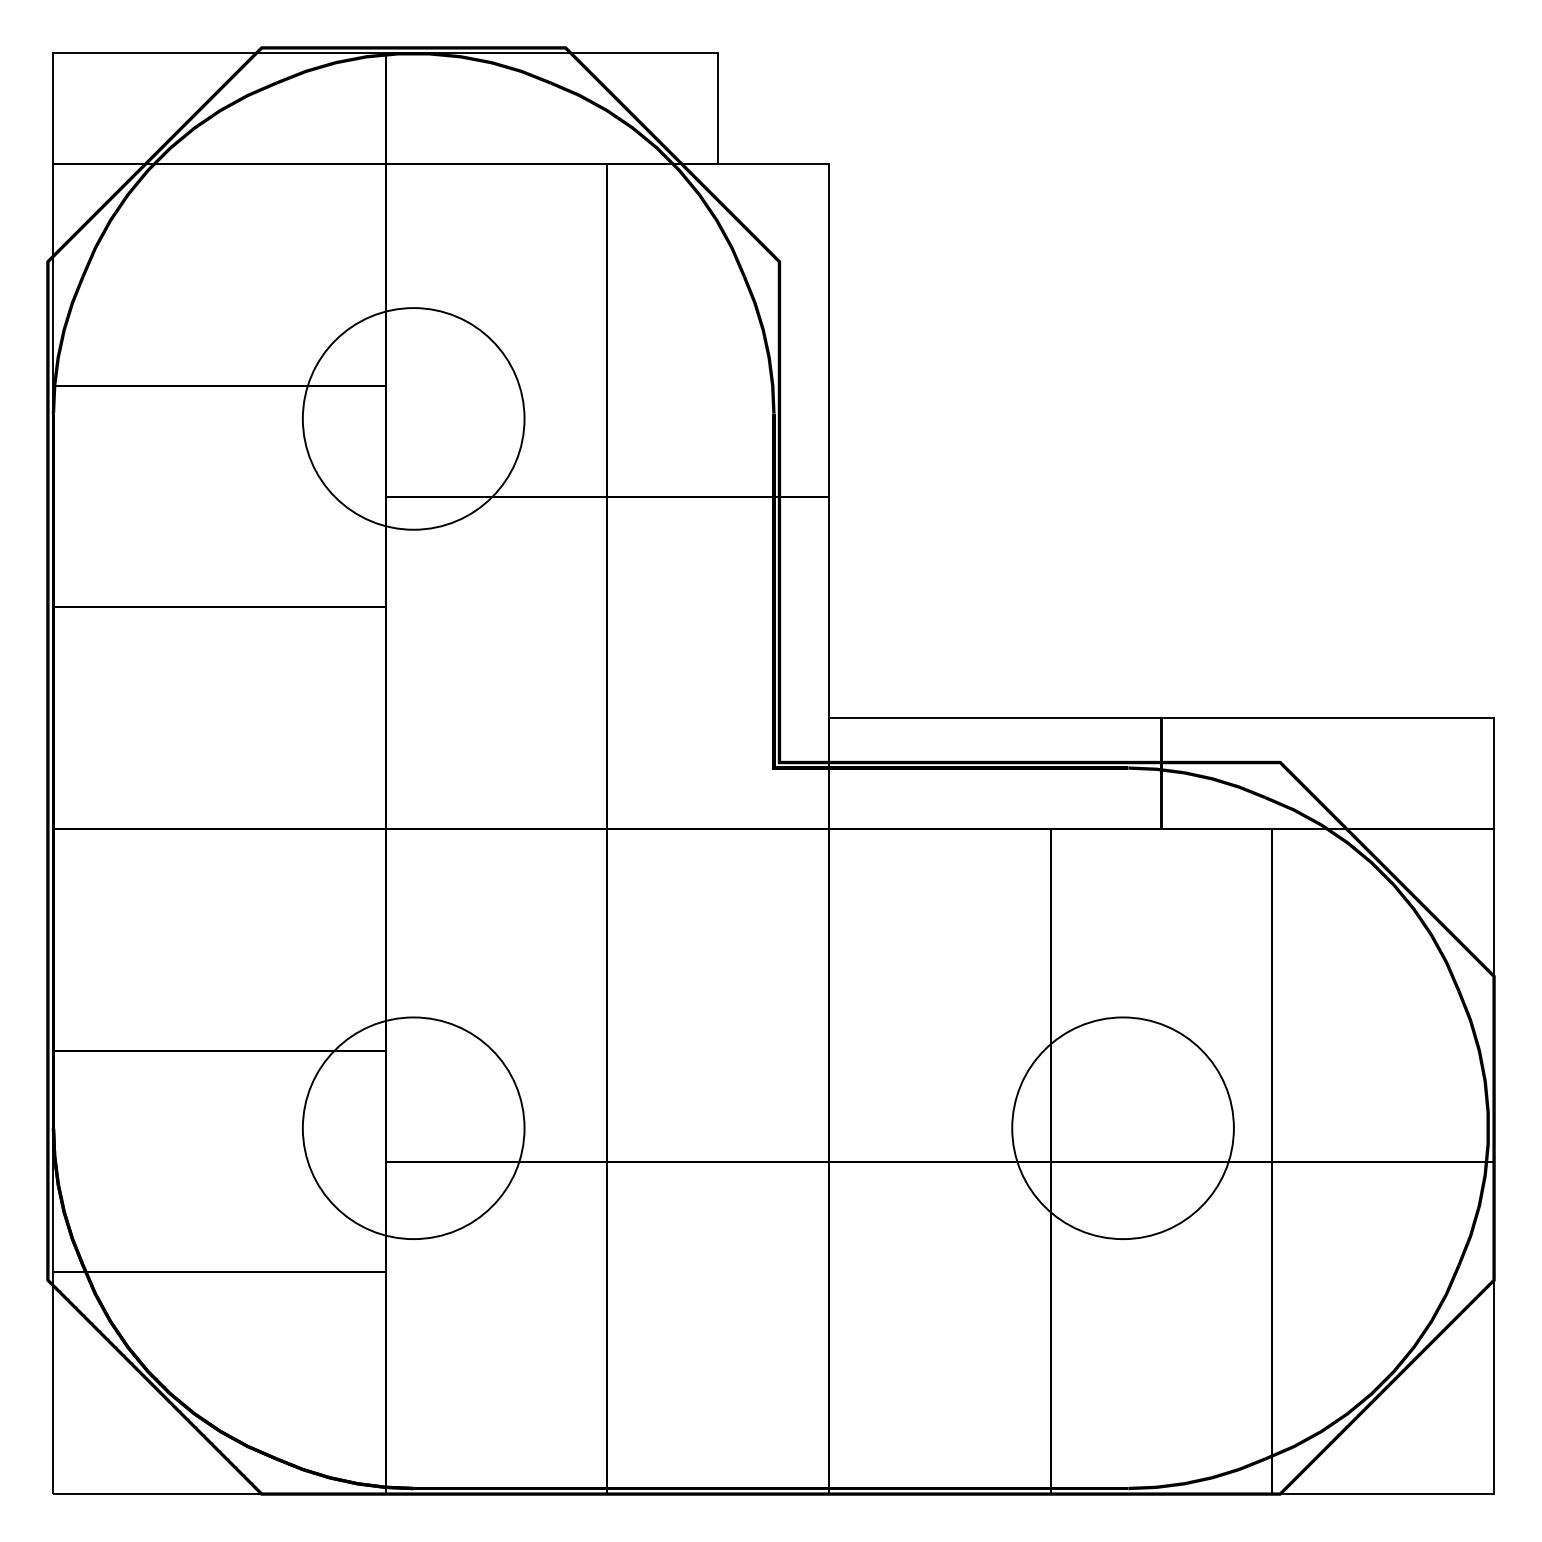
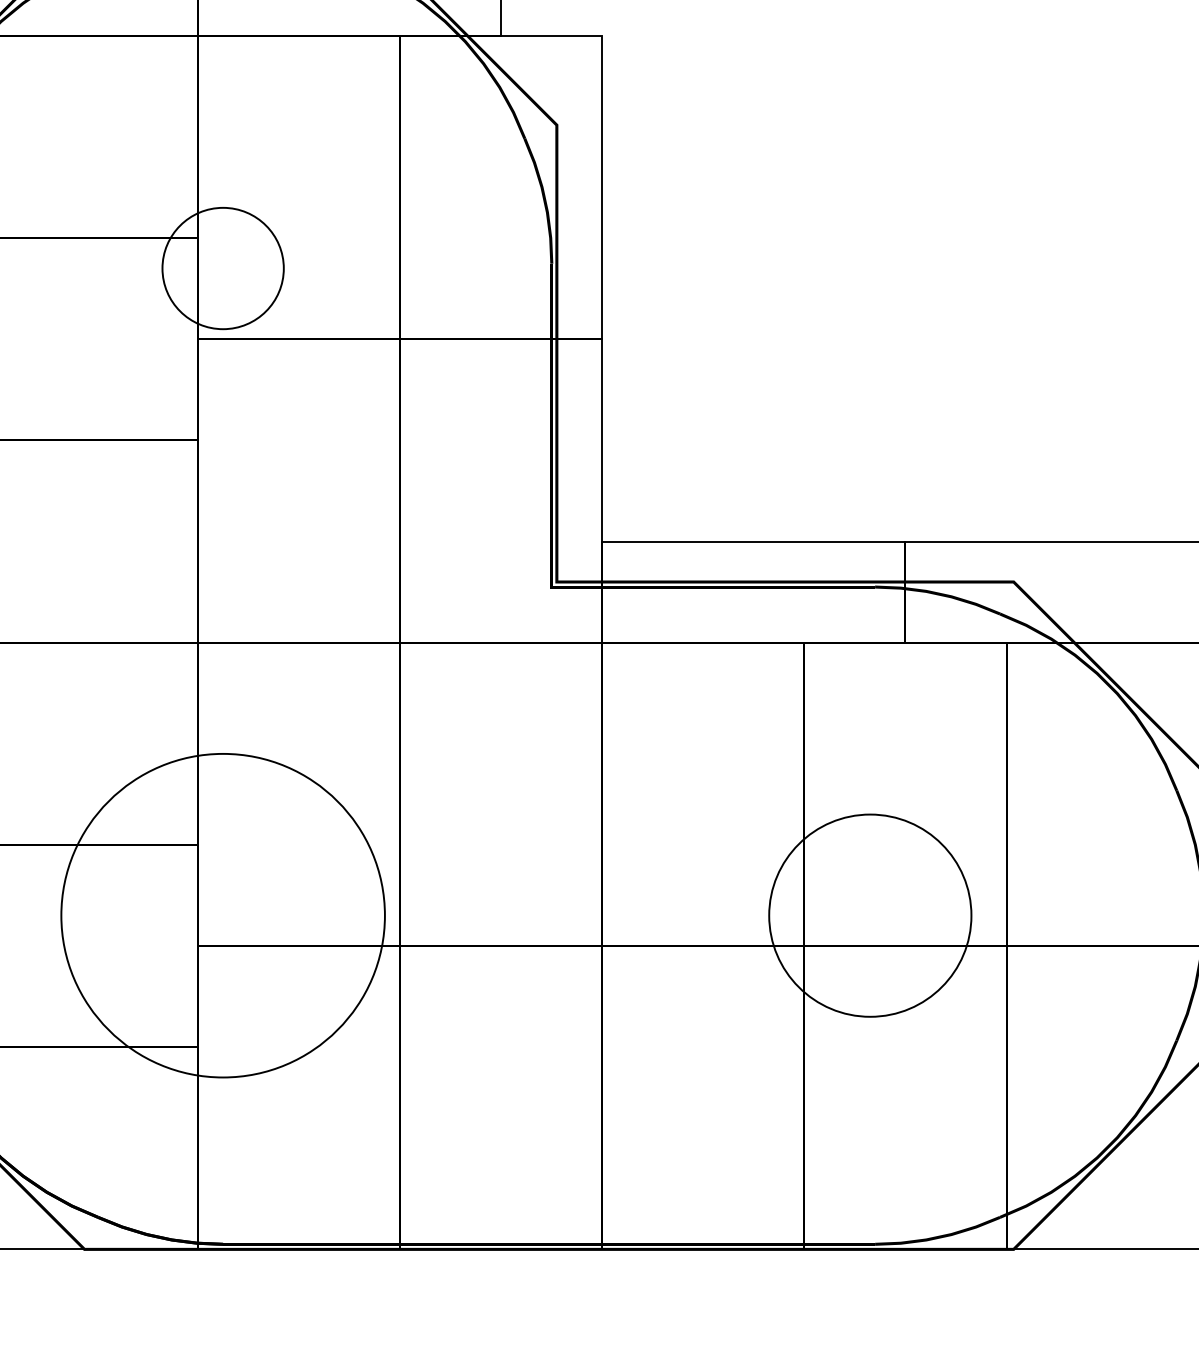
circle: (413, 418) -> (222, 268), size x0.6
circle: (413, 1128) -> (222, 915), size x1.6

